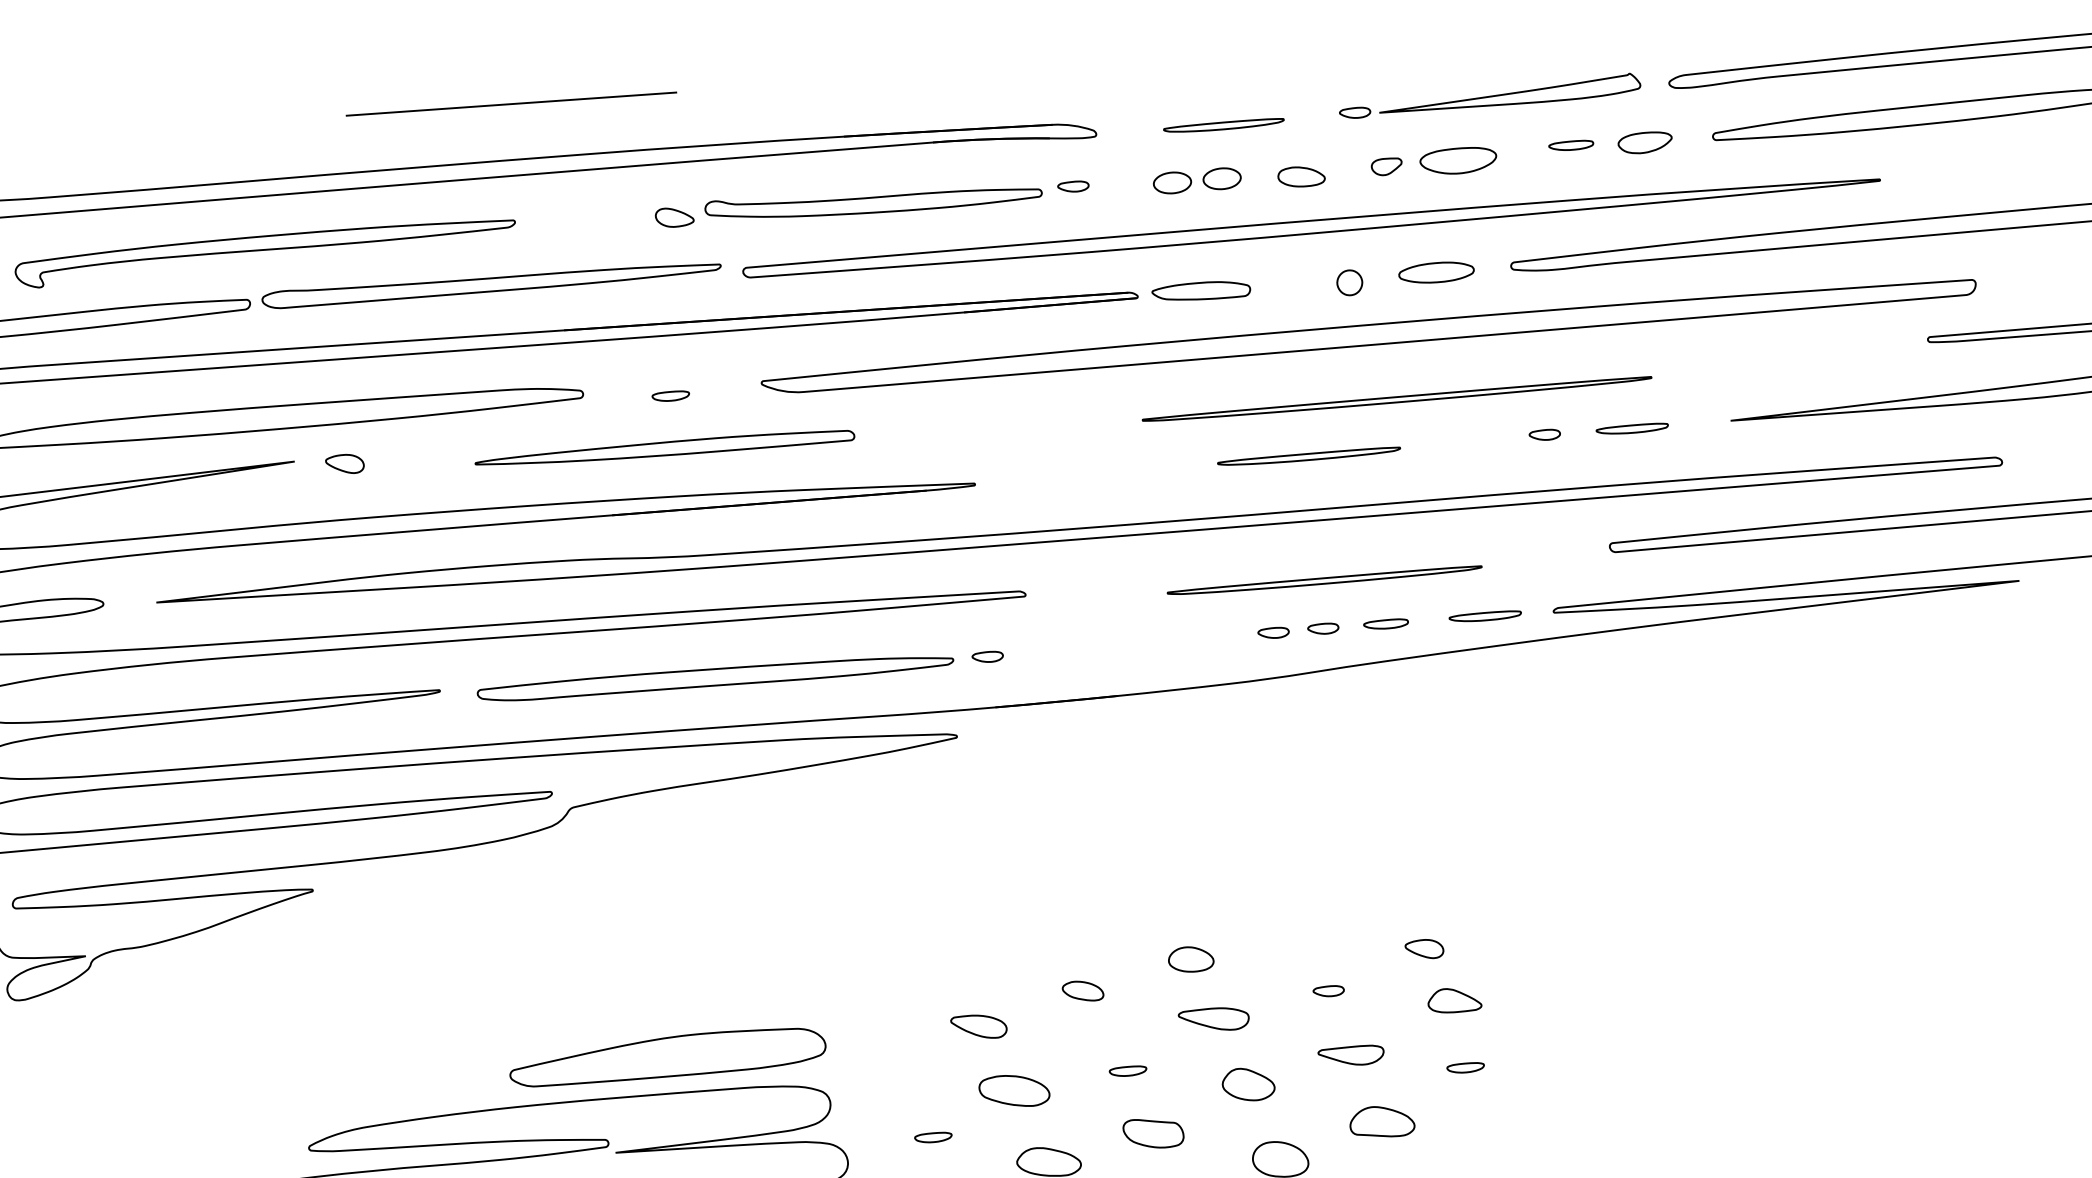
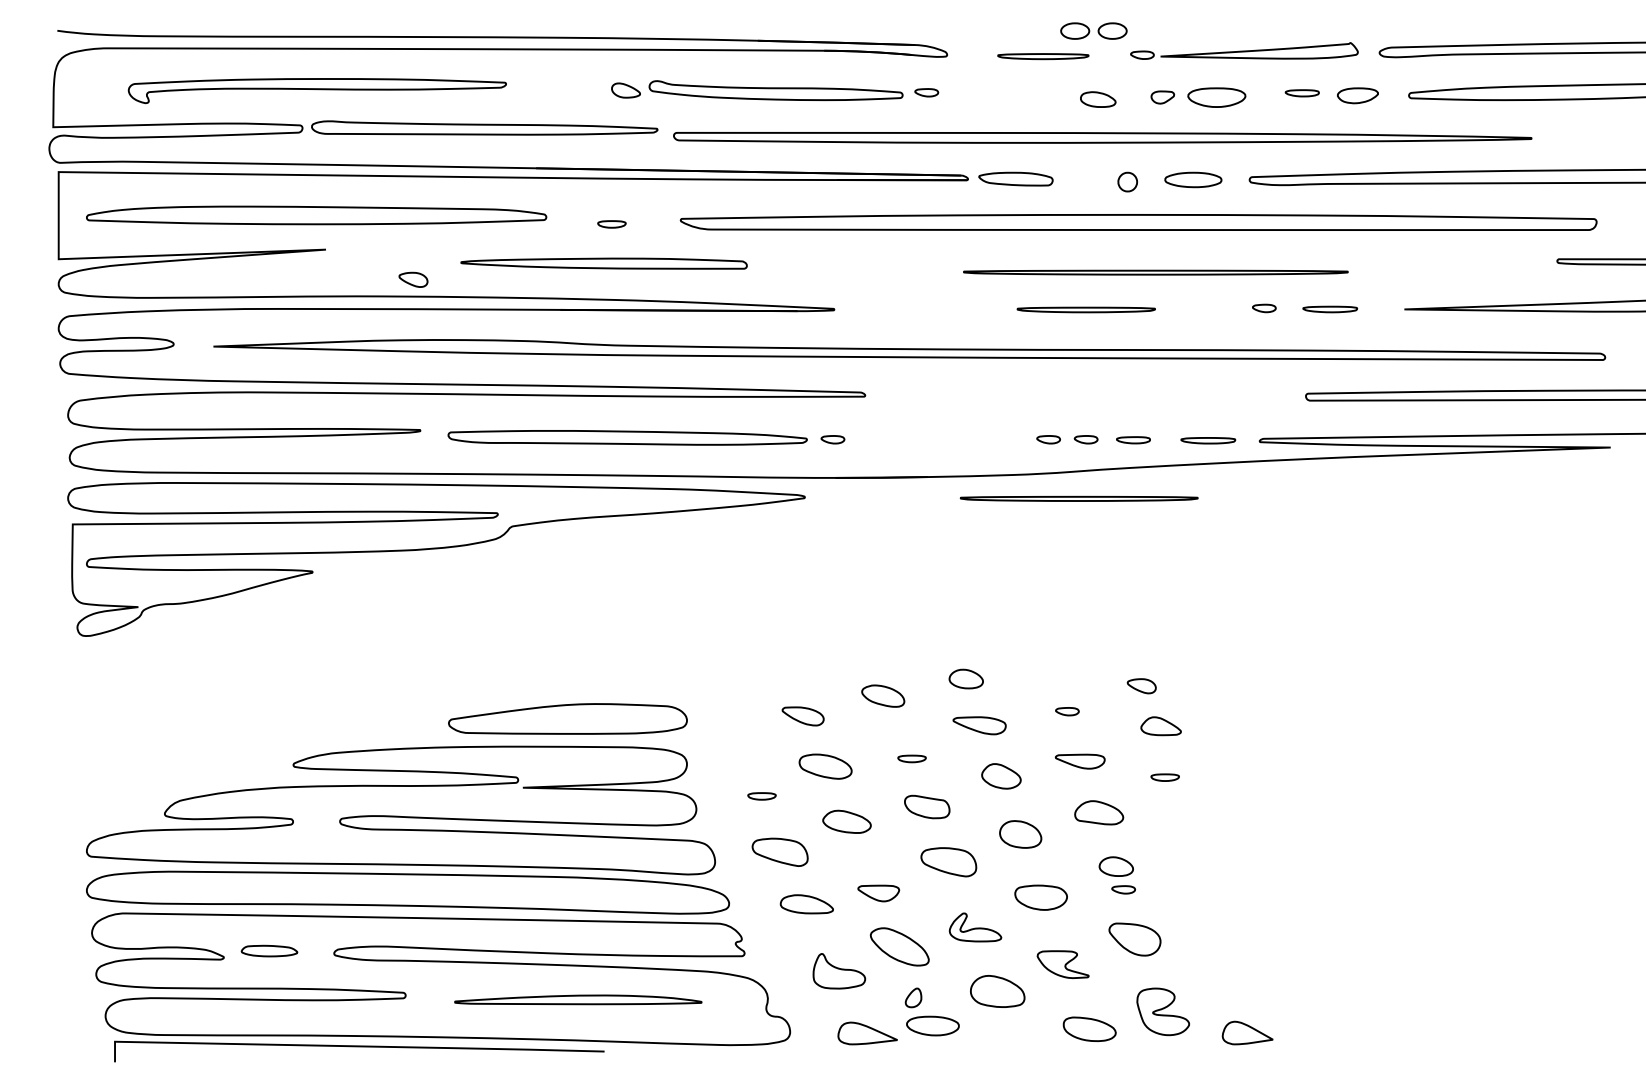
part: (1196, 180) -> (1093, 30), moved
part: (344, 463) -> (413, 279), moved
part: (1323, 580) -> (1078, 498), moved
part: (1083, 990) -> (883, 695), size x1.4

